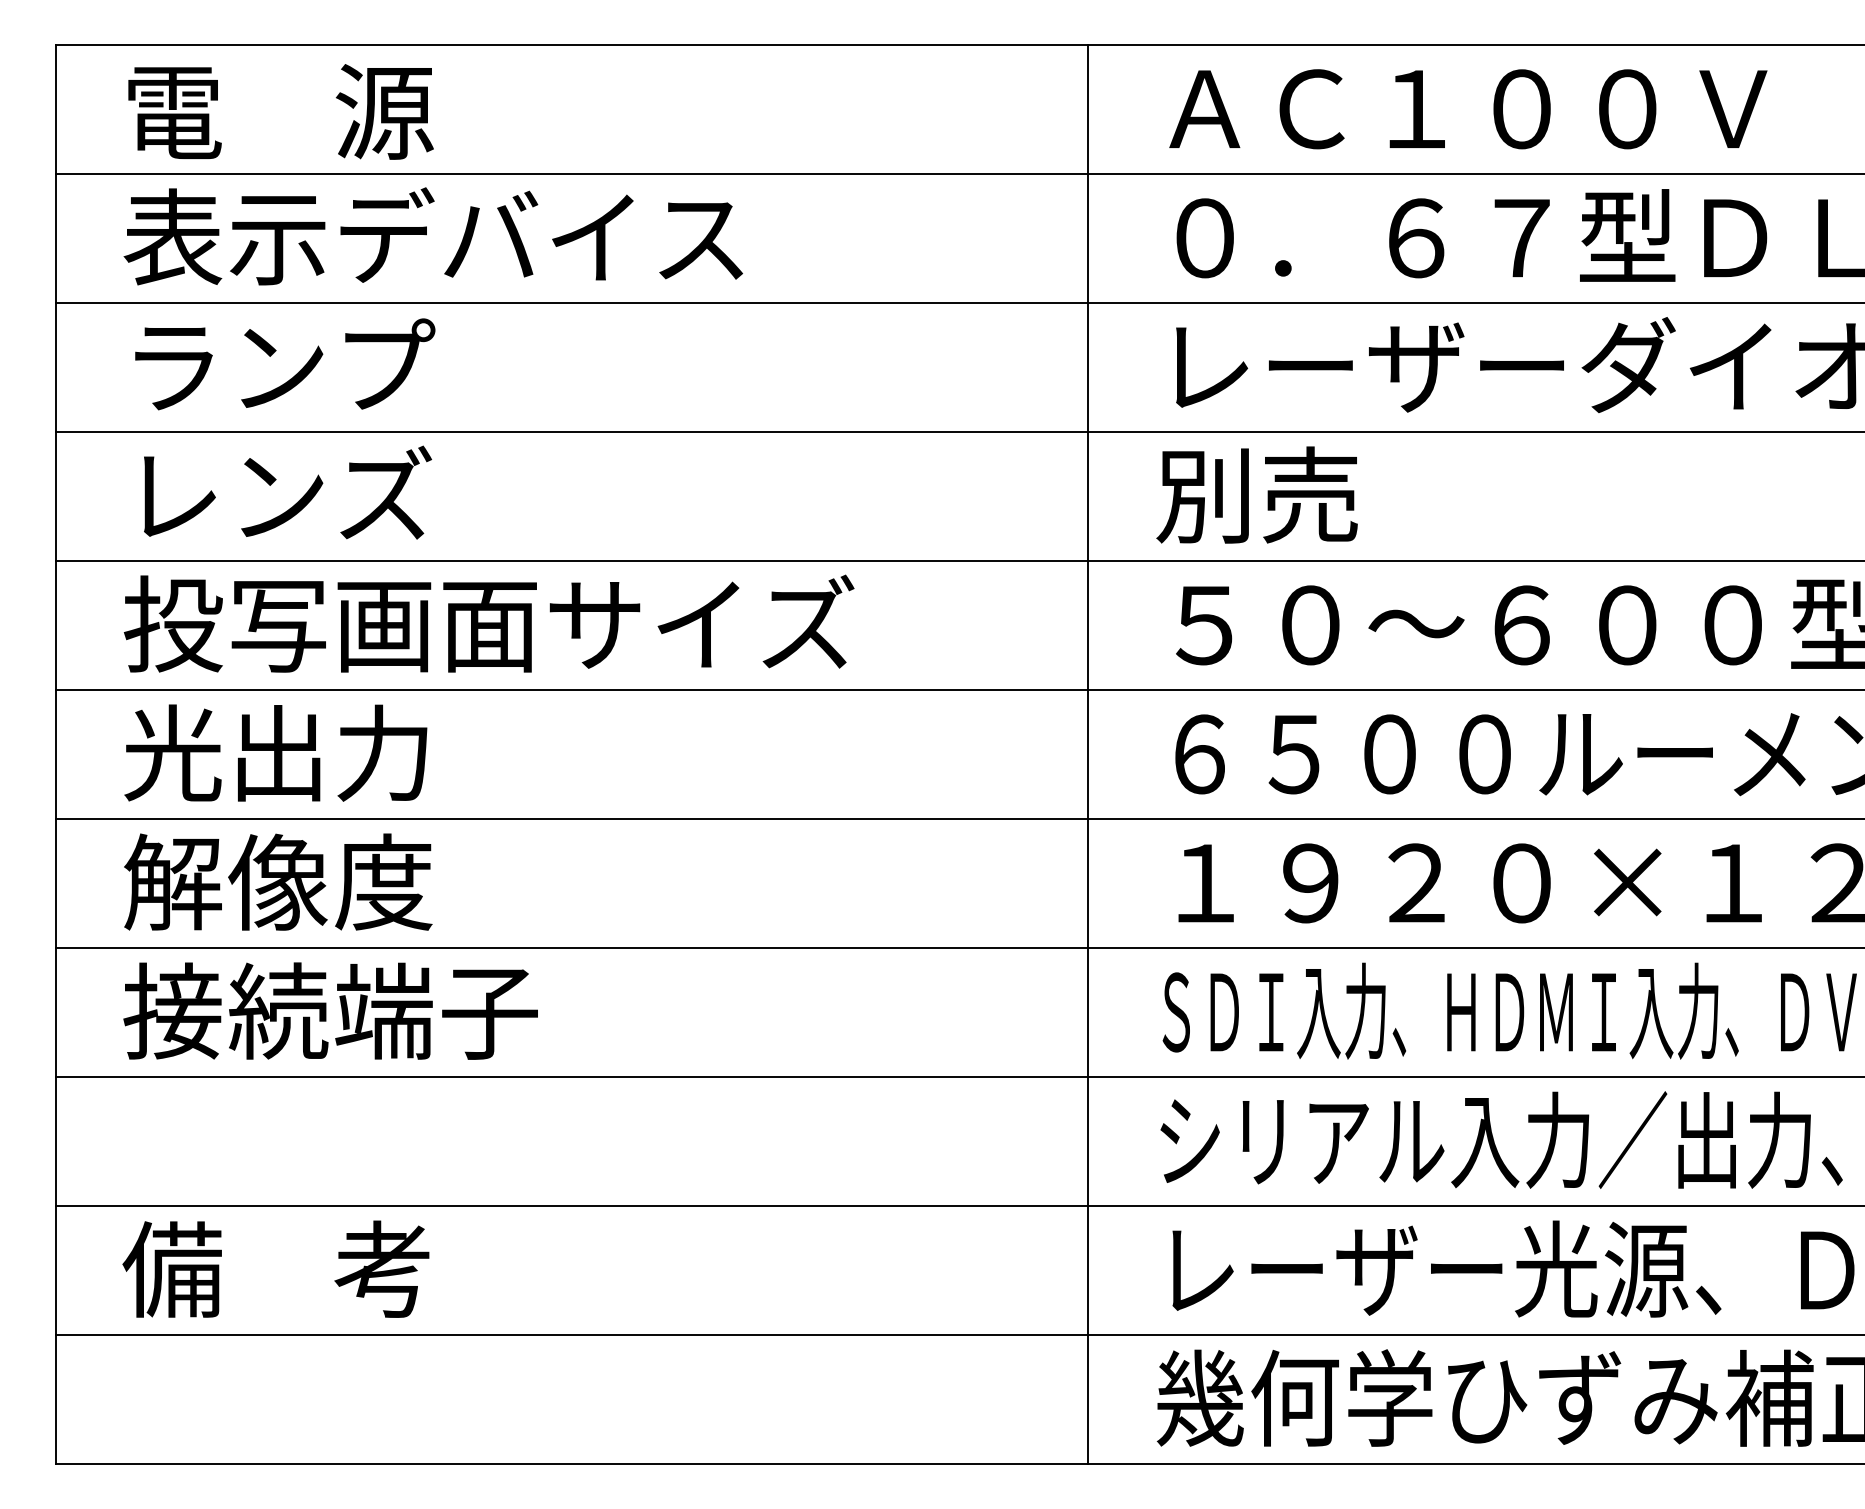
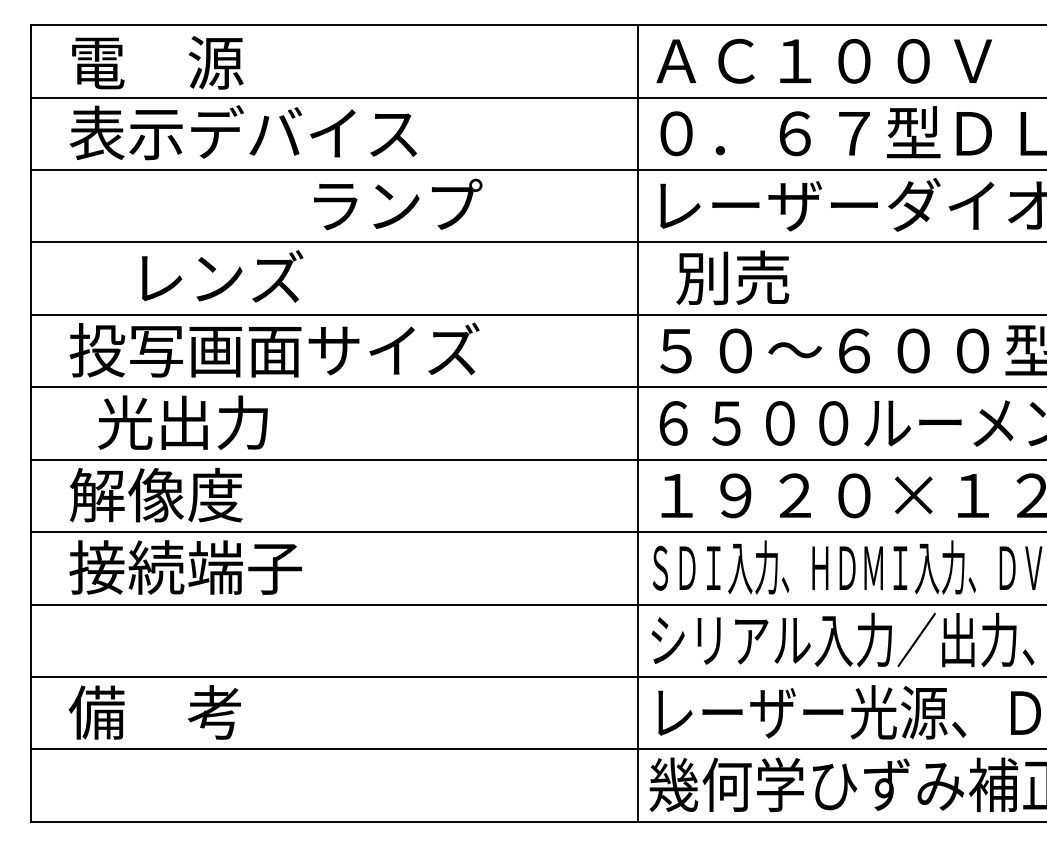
text: (285, 364) -> (398, 204), moved
text: (287, 492) -> (222, 276), moved
text: (1256, 494) -> (732, 277), moved
text: (275, 752) -> (182, 422), moved
line: (1087, 754) -> (637, 423), moved

